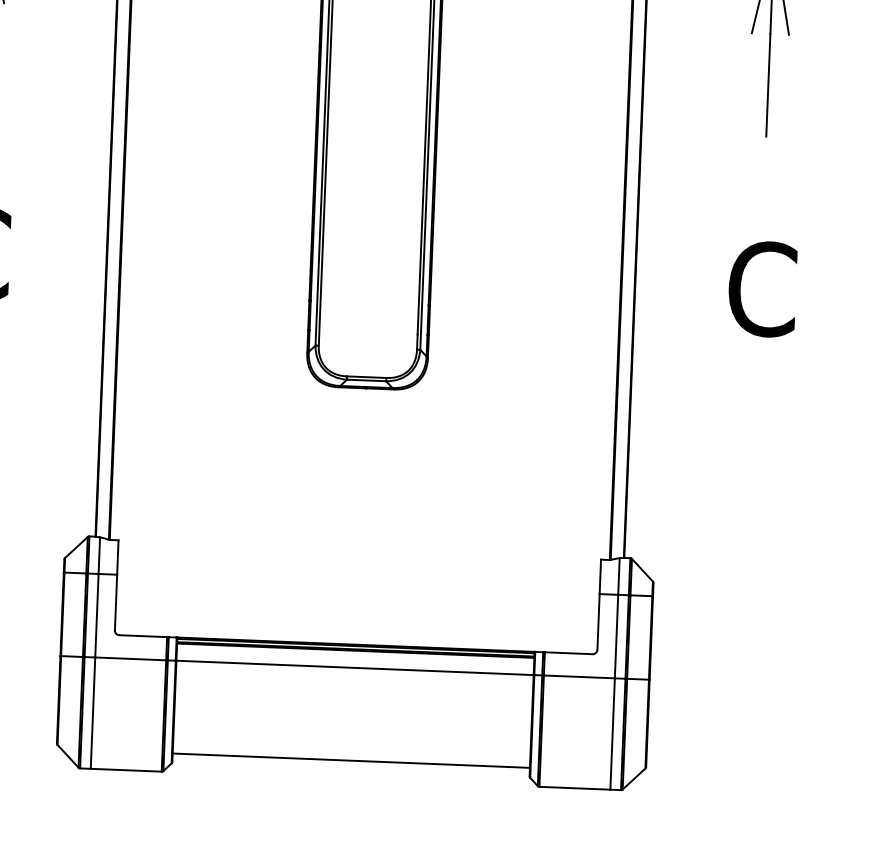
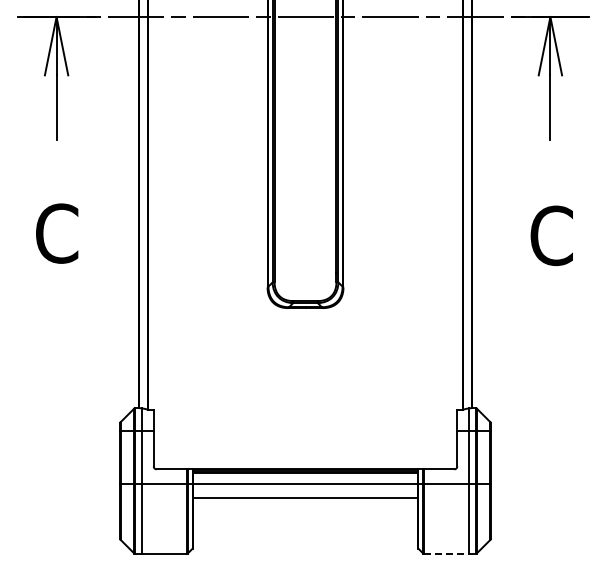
line: (351, 760) -> (305, 498), moved
line: (576, 789) -> (447, 554), solid -> dashed

